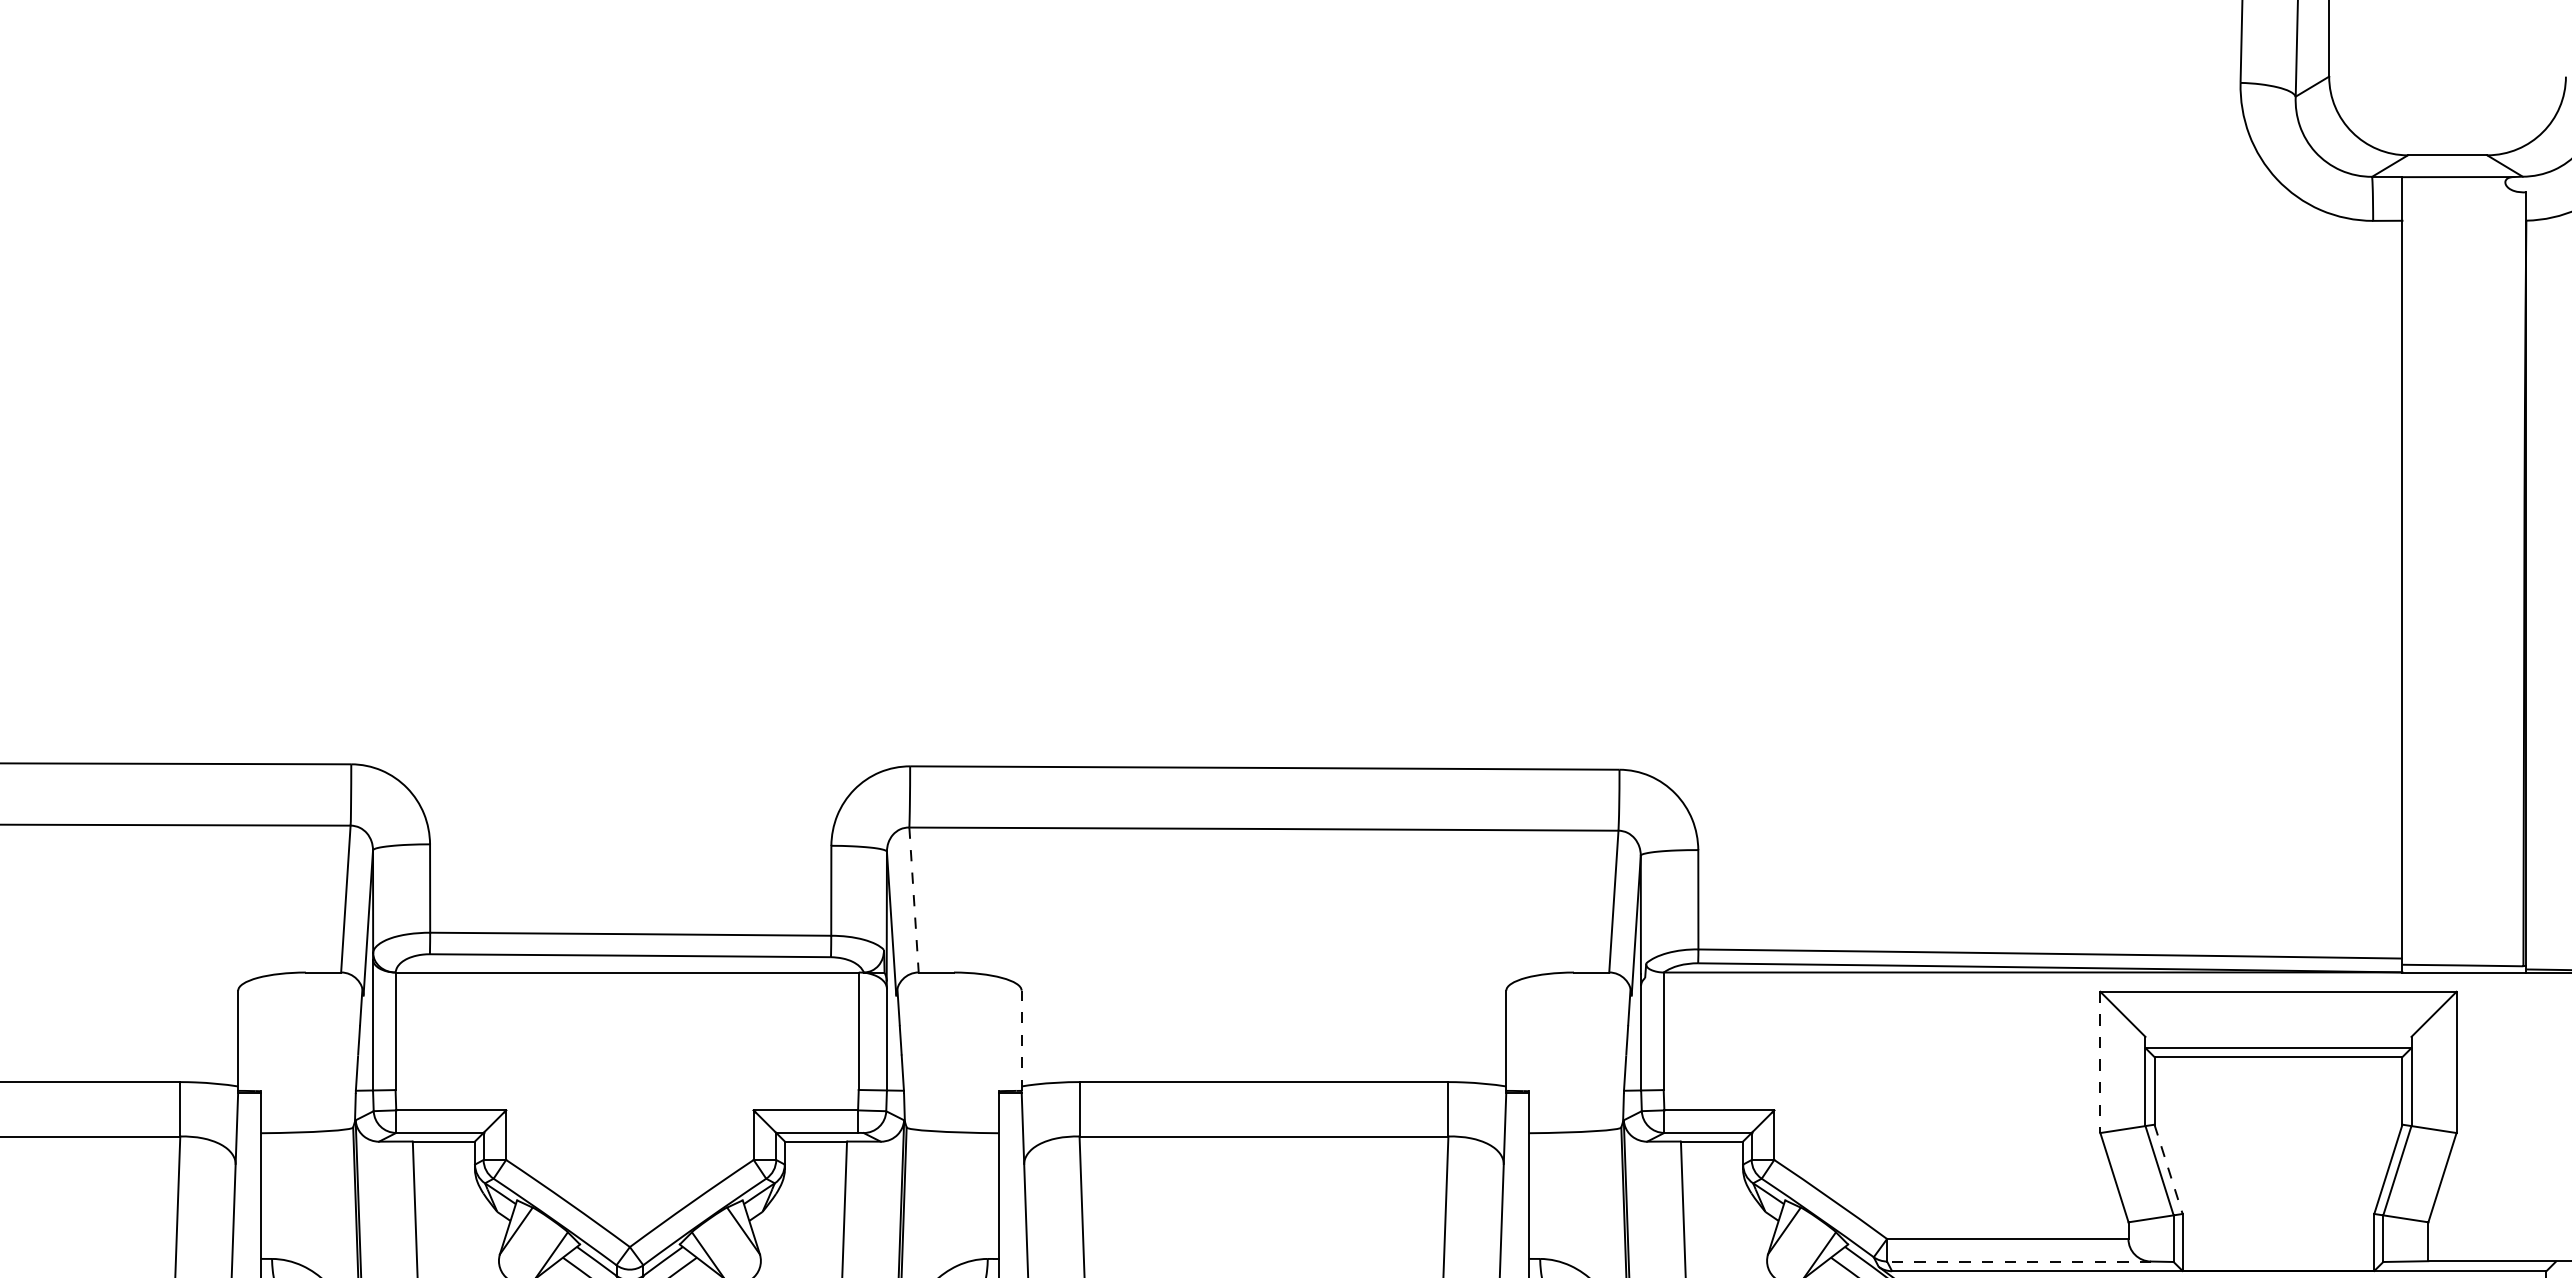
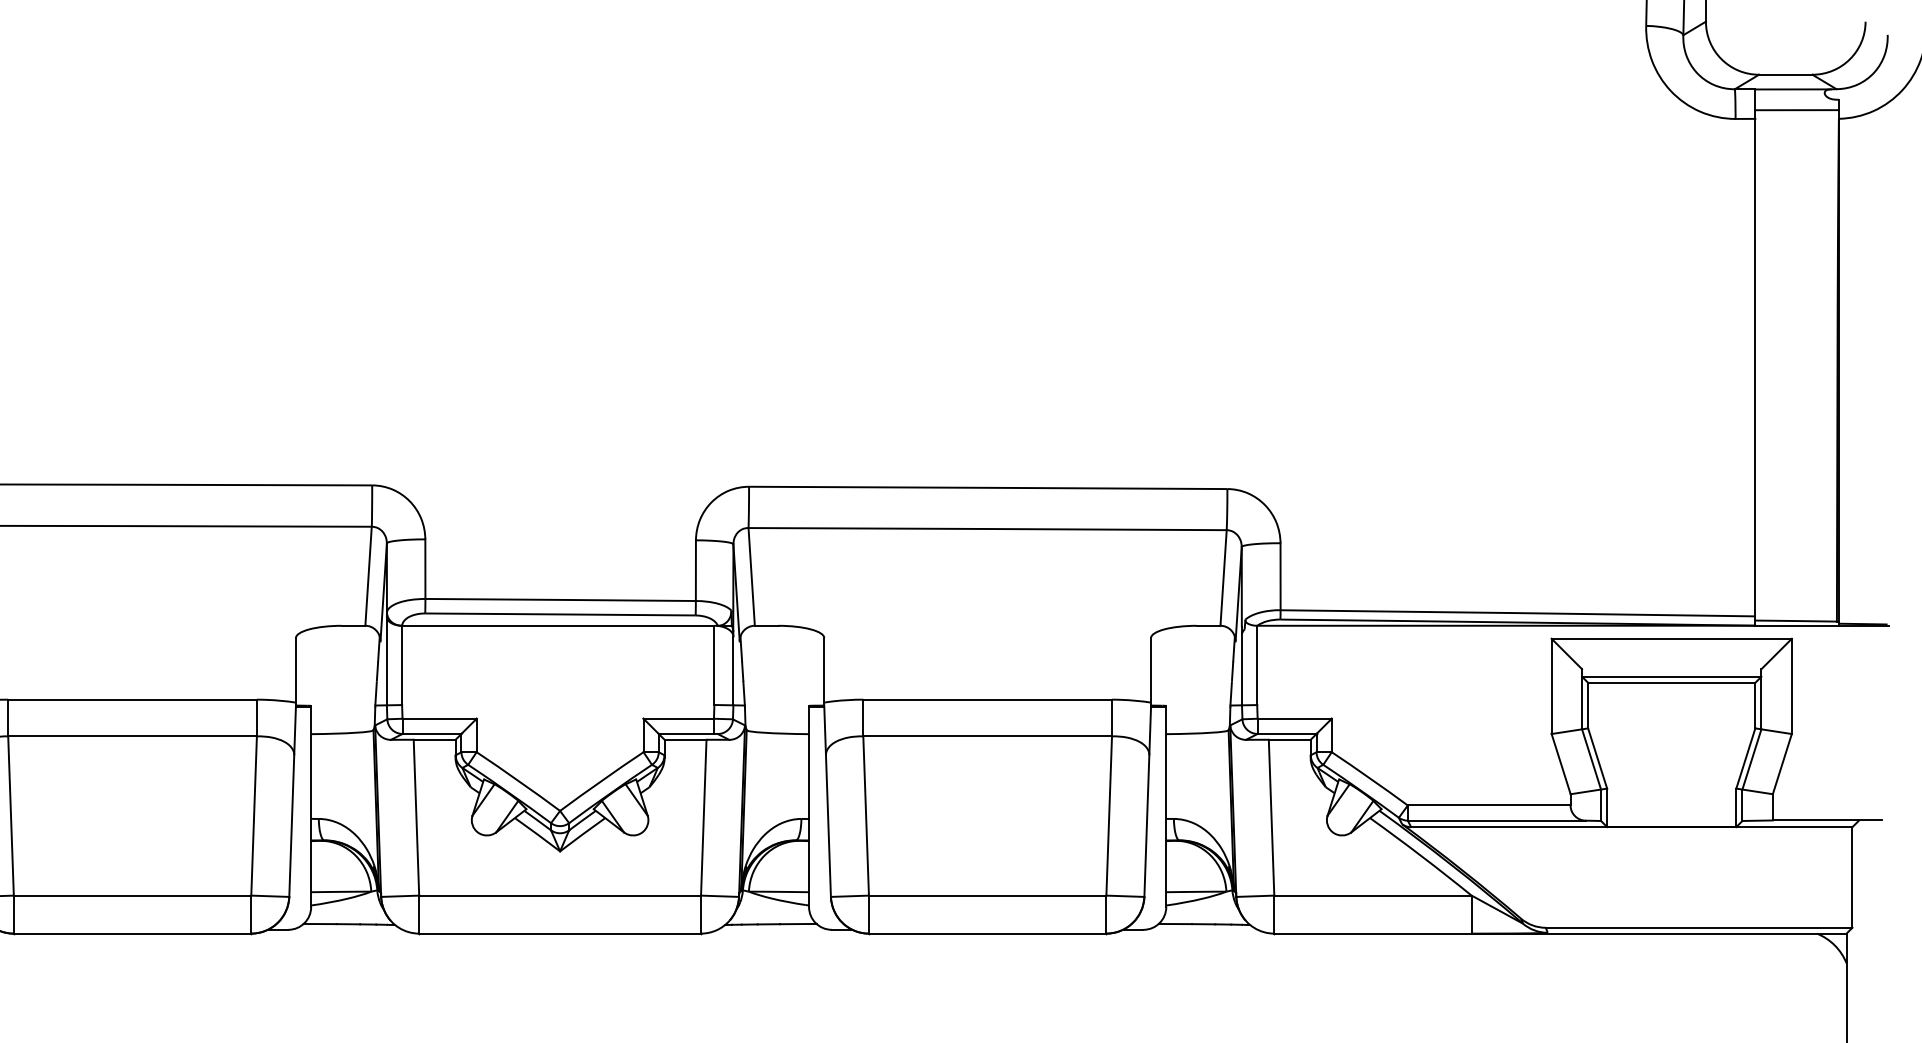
line: (2463, 208) -> (1796, 110), added
line: (913, 899) -> (751, 576), dashed -> solid
line: (1022, 1040) -> (824, 671), dashed -> solid
line: (2100, 1062) -> (1551, 686), dashed -> solid
line: (2168, 1169) -> (1597, 758), dashed -> solid
line: (2018, 1261) -> (1496, 820), dashed -> solid

